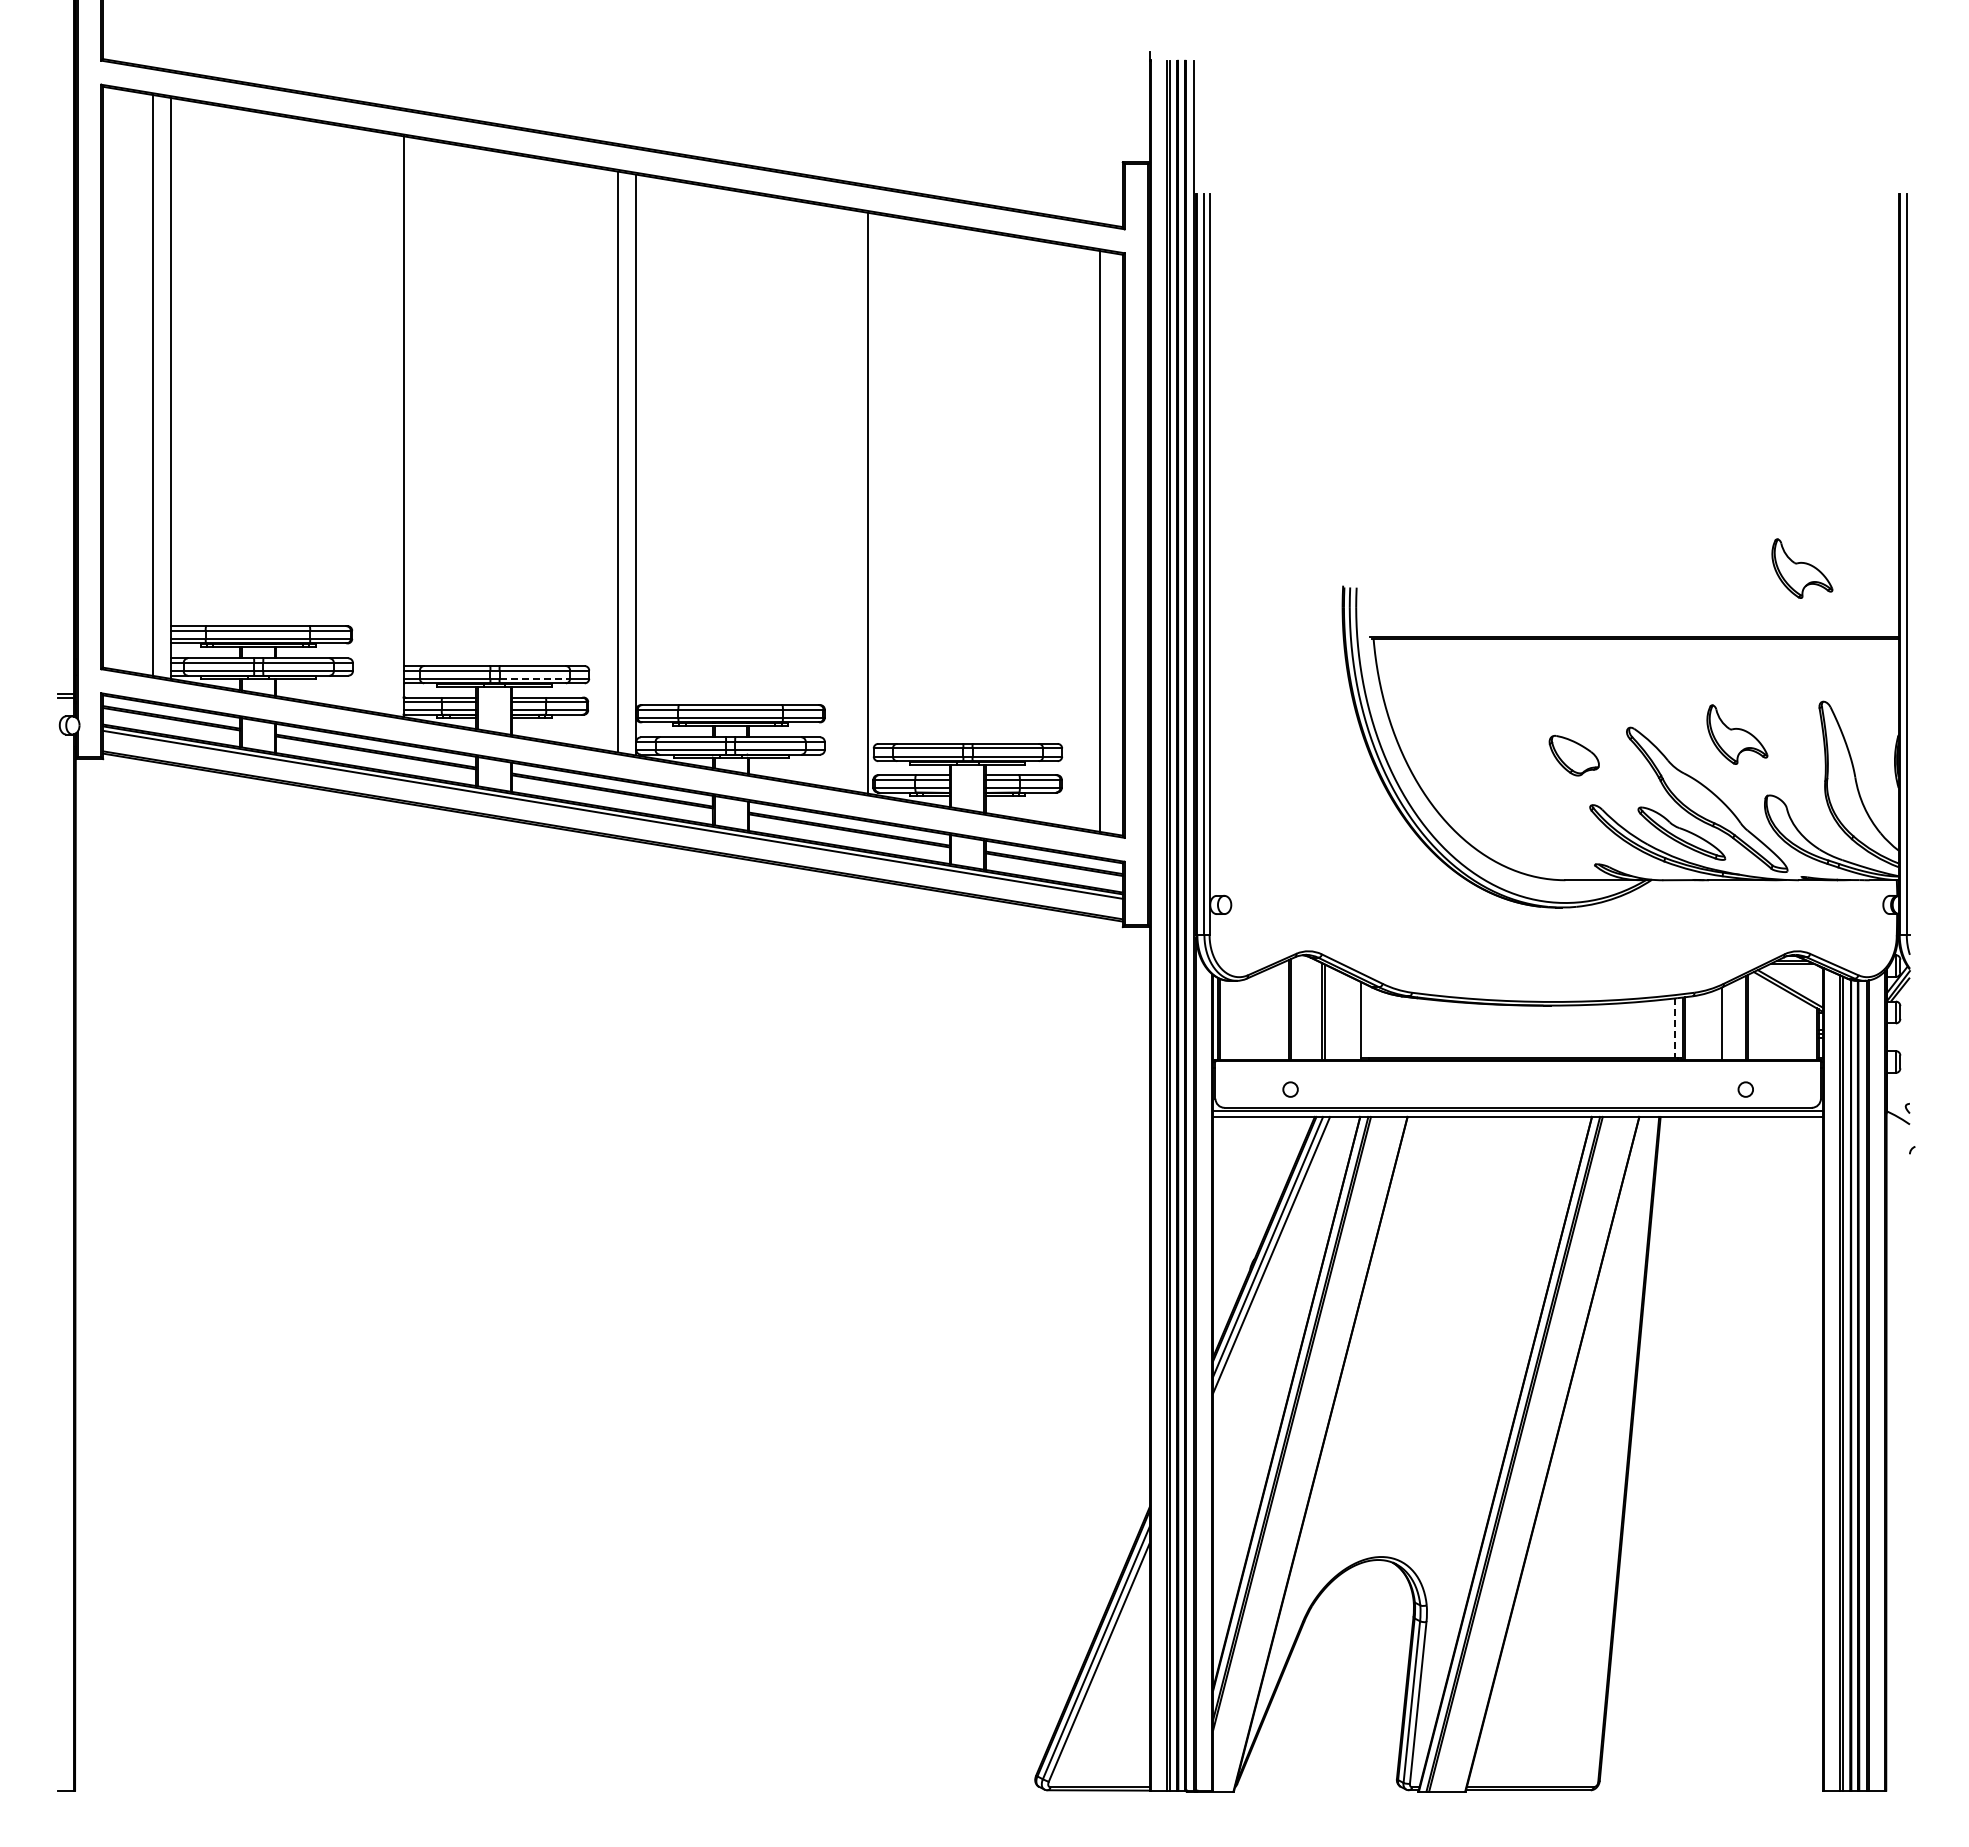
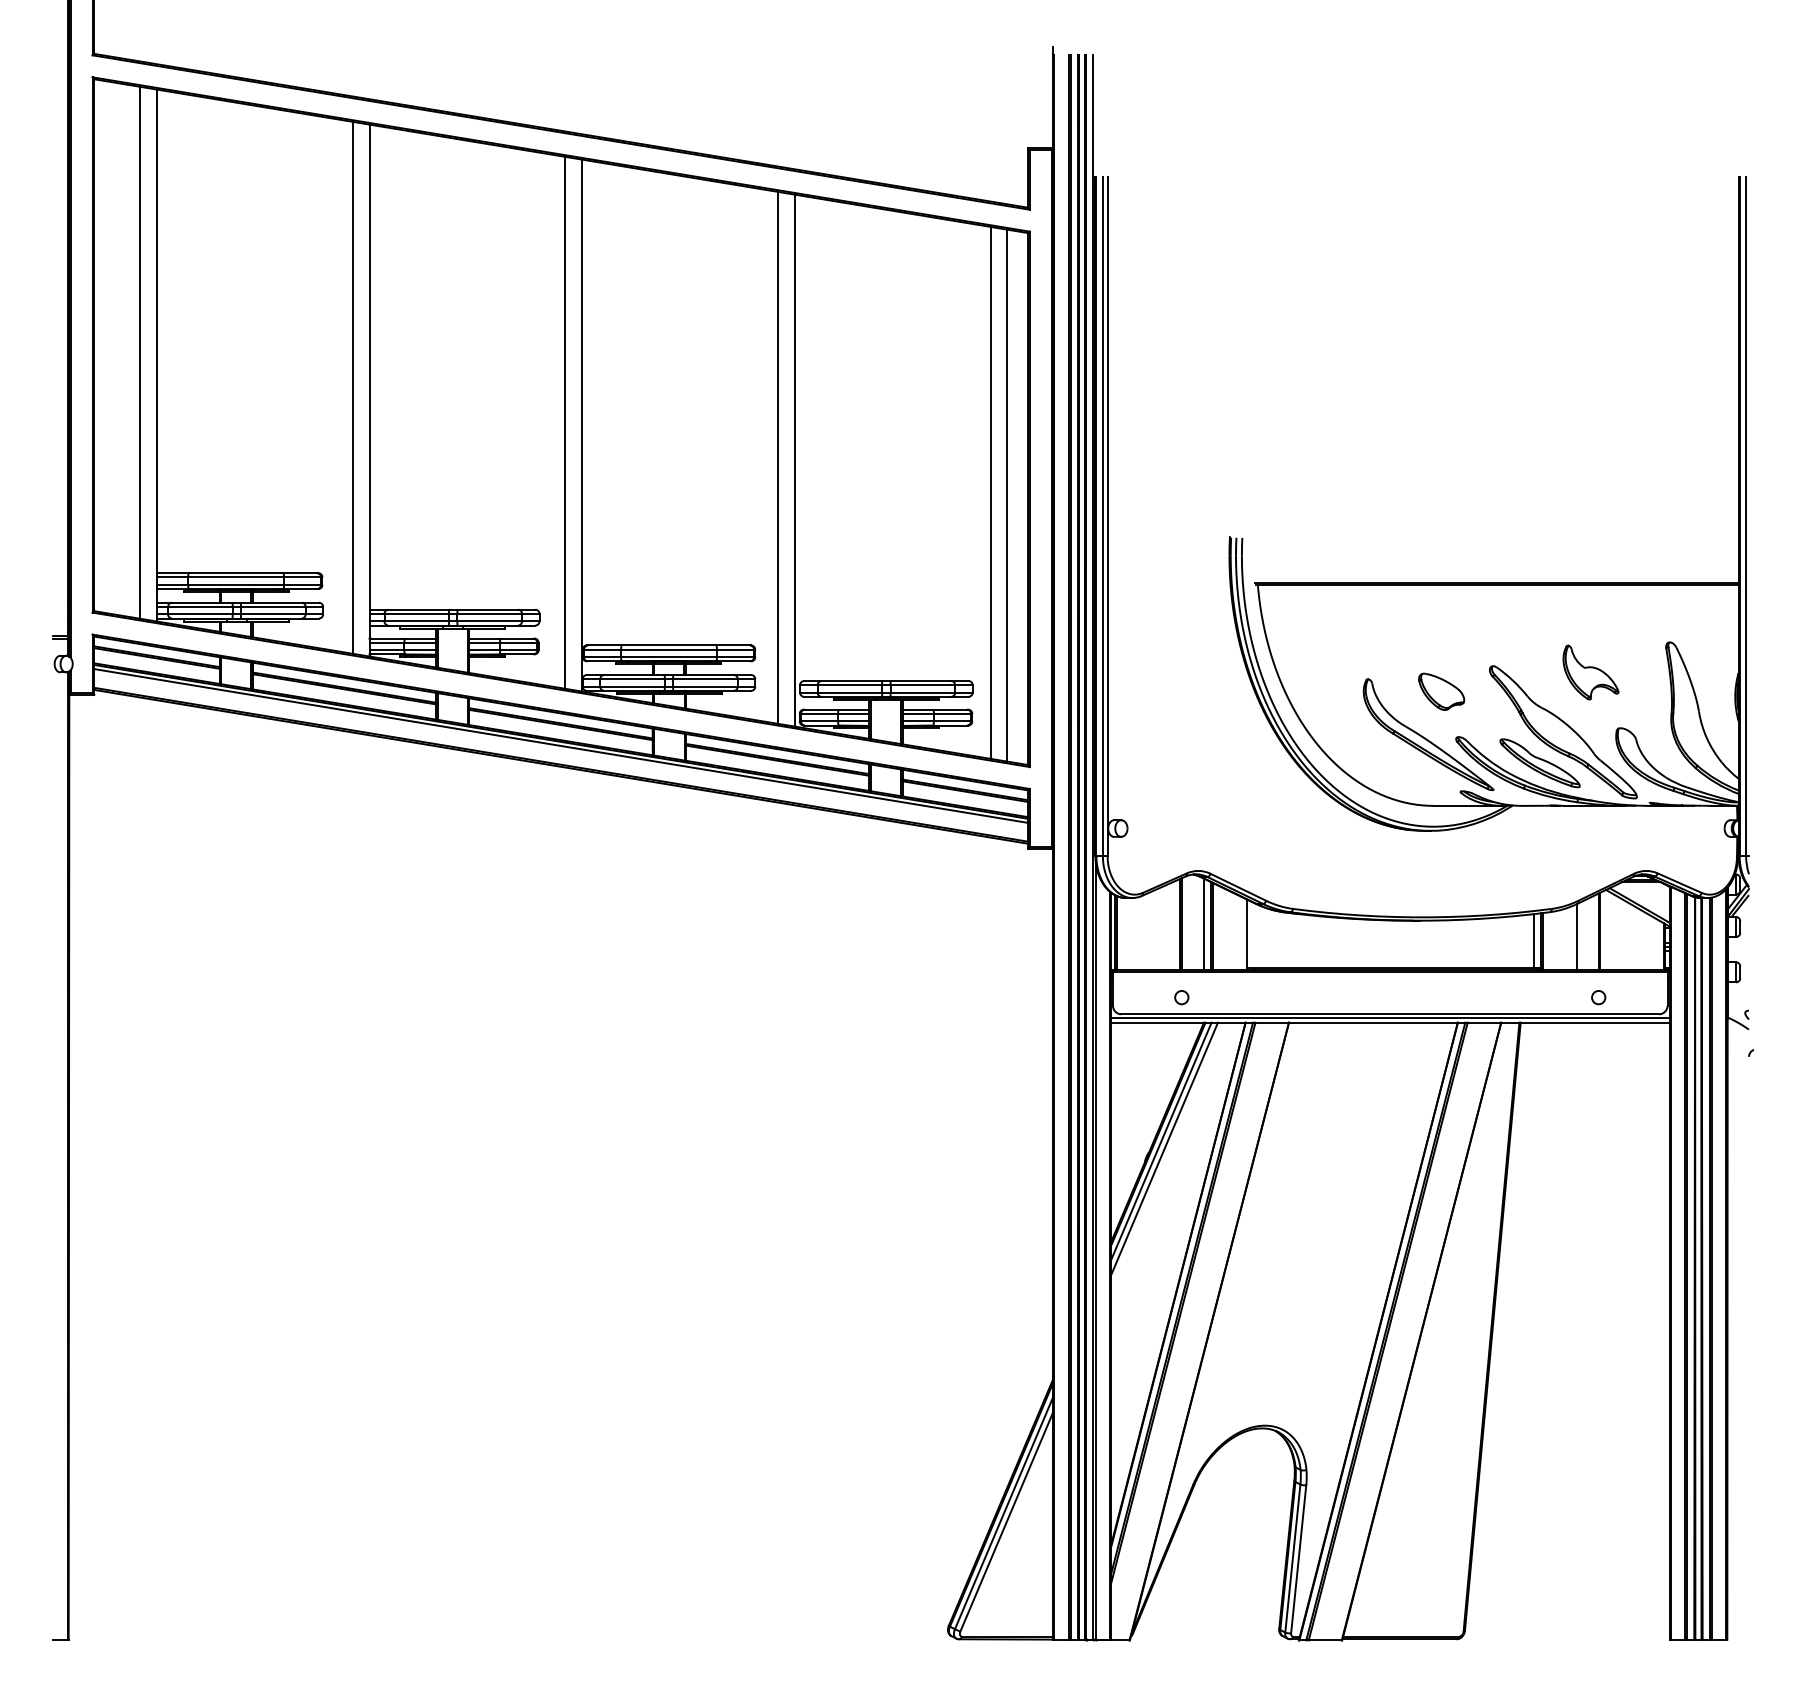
line: (385, 423) -> (352, 387), added
line: (849, 499) -> (777, 457), added
line: (1081, 538) -> (990, 492), added
part: (1802, 568) -> (1650, 520), removed
line: (535, 678) -> (490, 621), dashed -> solid
part: (1559, 802) -> (1428, 734), added
line: (1314, 1009) -> (1203, 924), added
line: (1675, 1028) -> (1534, 941), dashed -> solid

